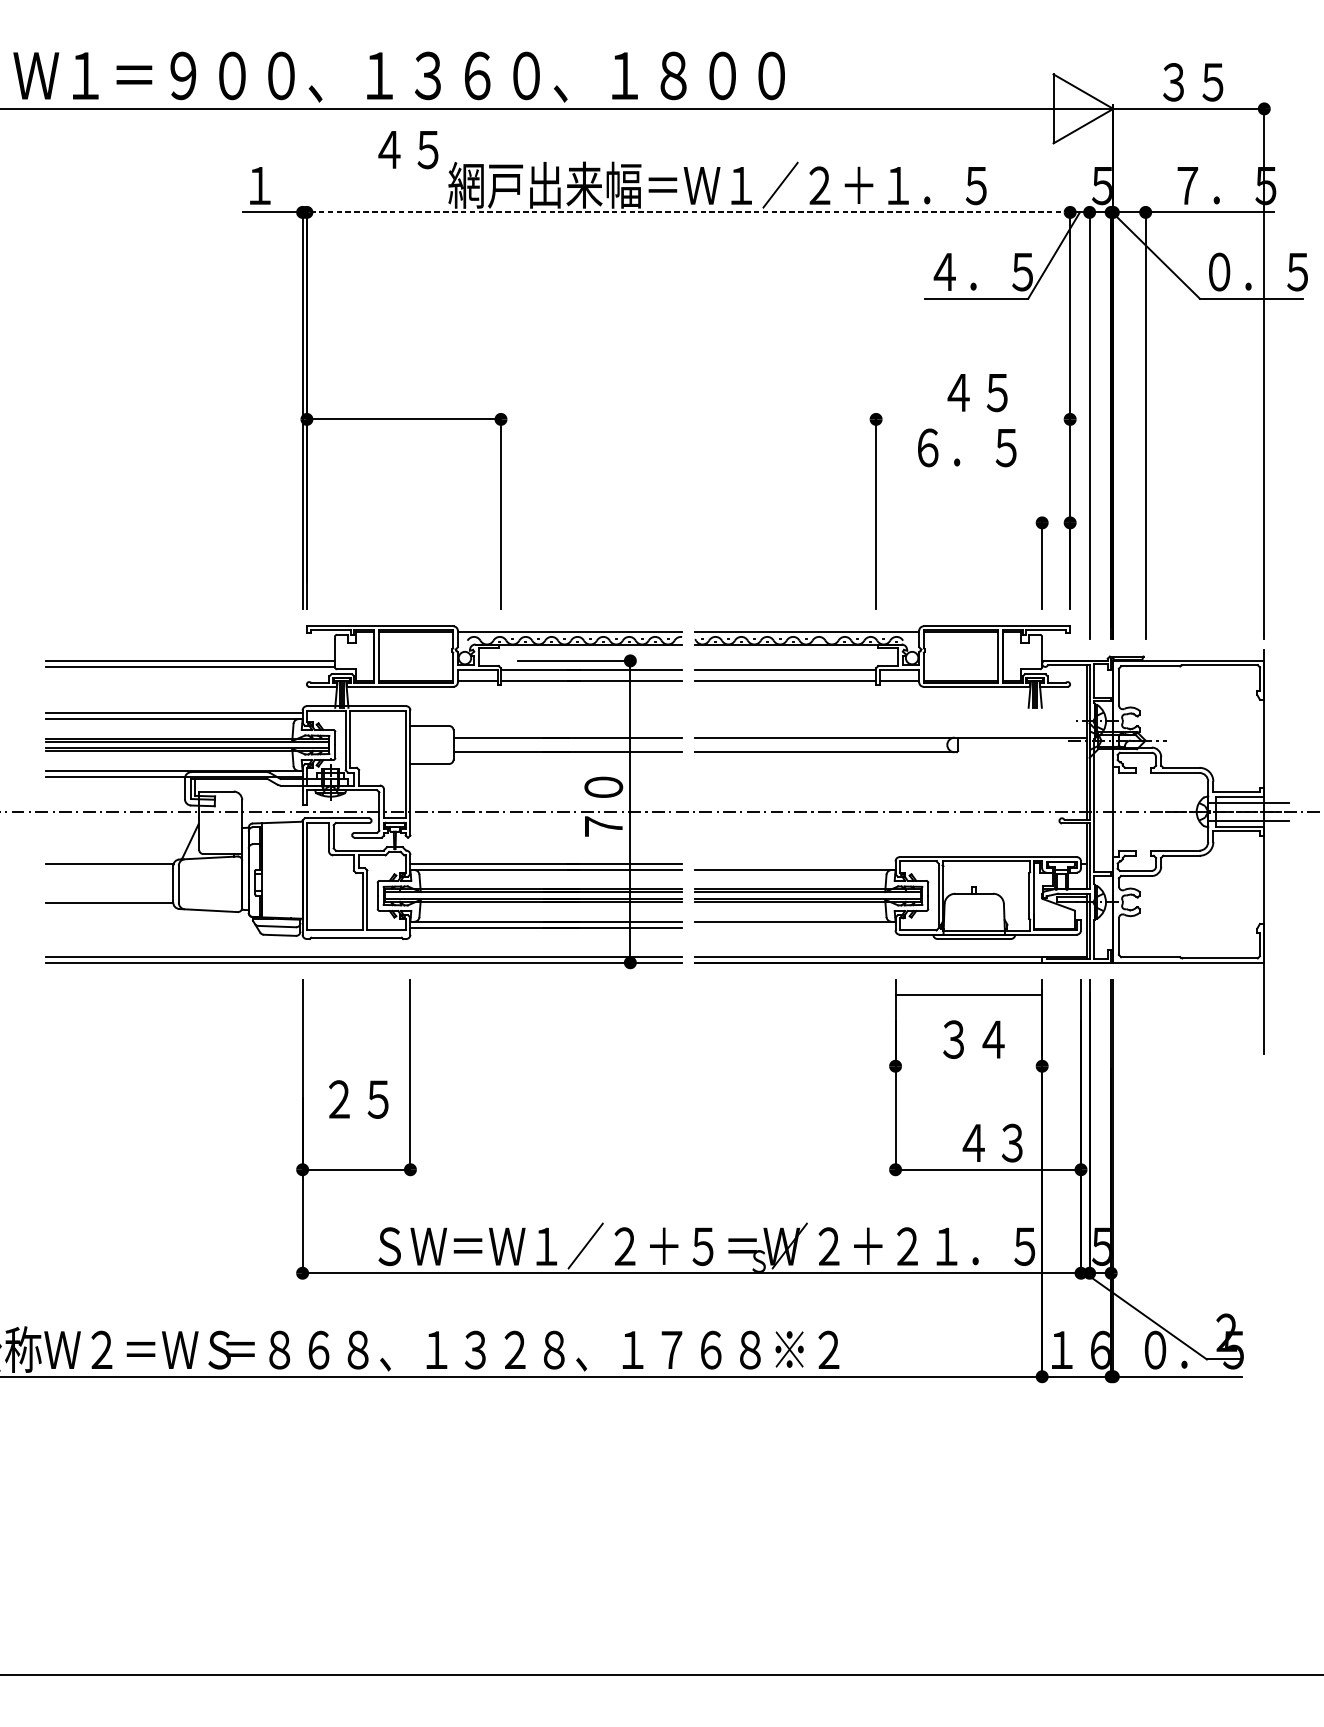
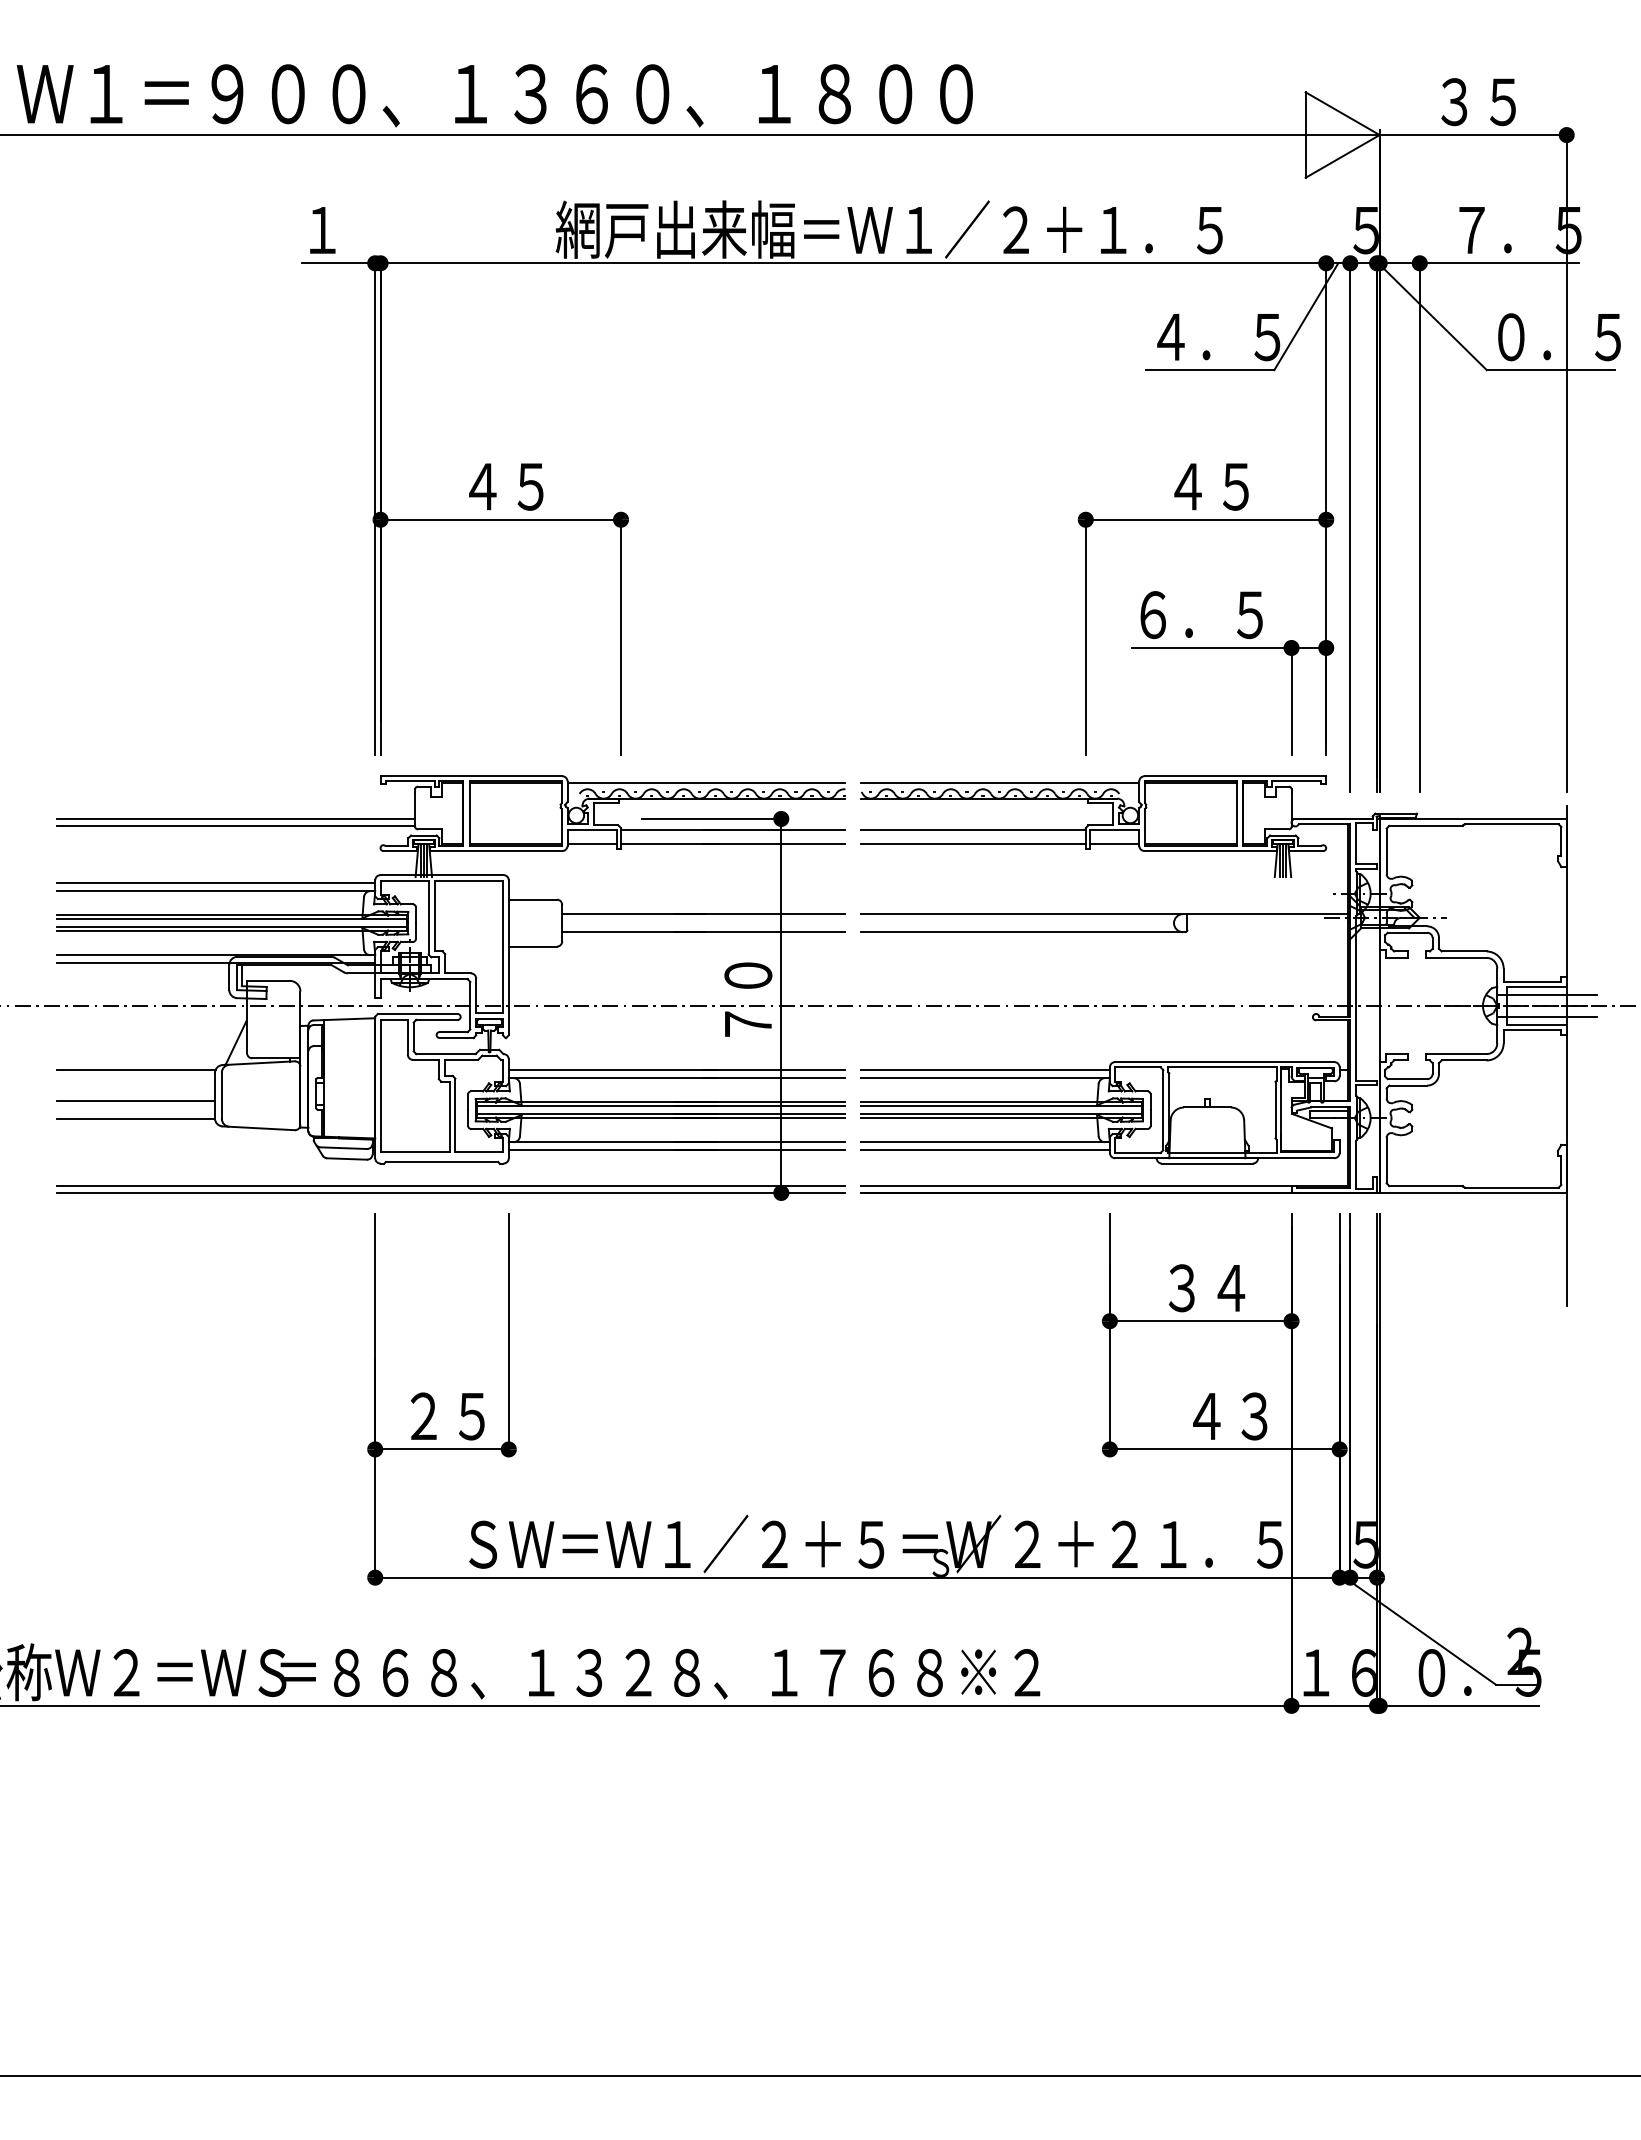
text: (408, 149) -> (506, 486), moved
line: (688, 212) -> (853, 263), dashed -> solid
line: (972, 419) -> (1205, 519), added
text: (967, 448) -> (1201, 615), moved
line: (992, 522) -> (1229, 647), added
line: (795, 863) -> (985, 1070), added
line: (109, 888) -> (135, 1101), added
line: (795, 928) -> (985, 1150), added
line: (968, 995) -> (1200, 1321), moved
text: (358, 1099) -> (447, 1416), moved

